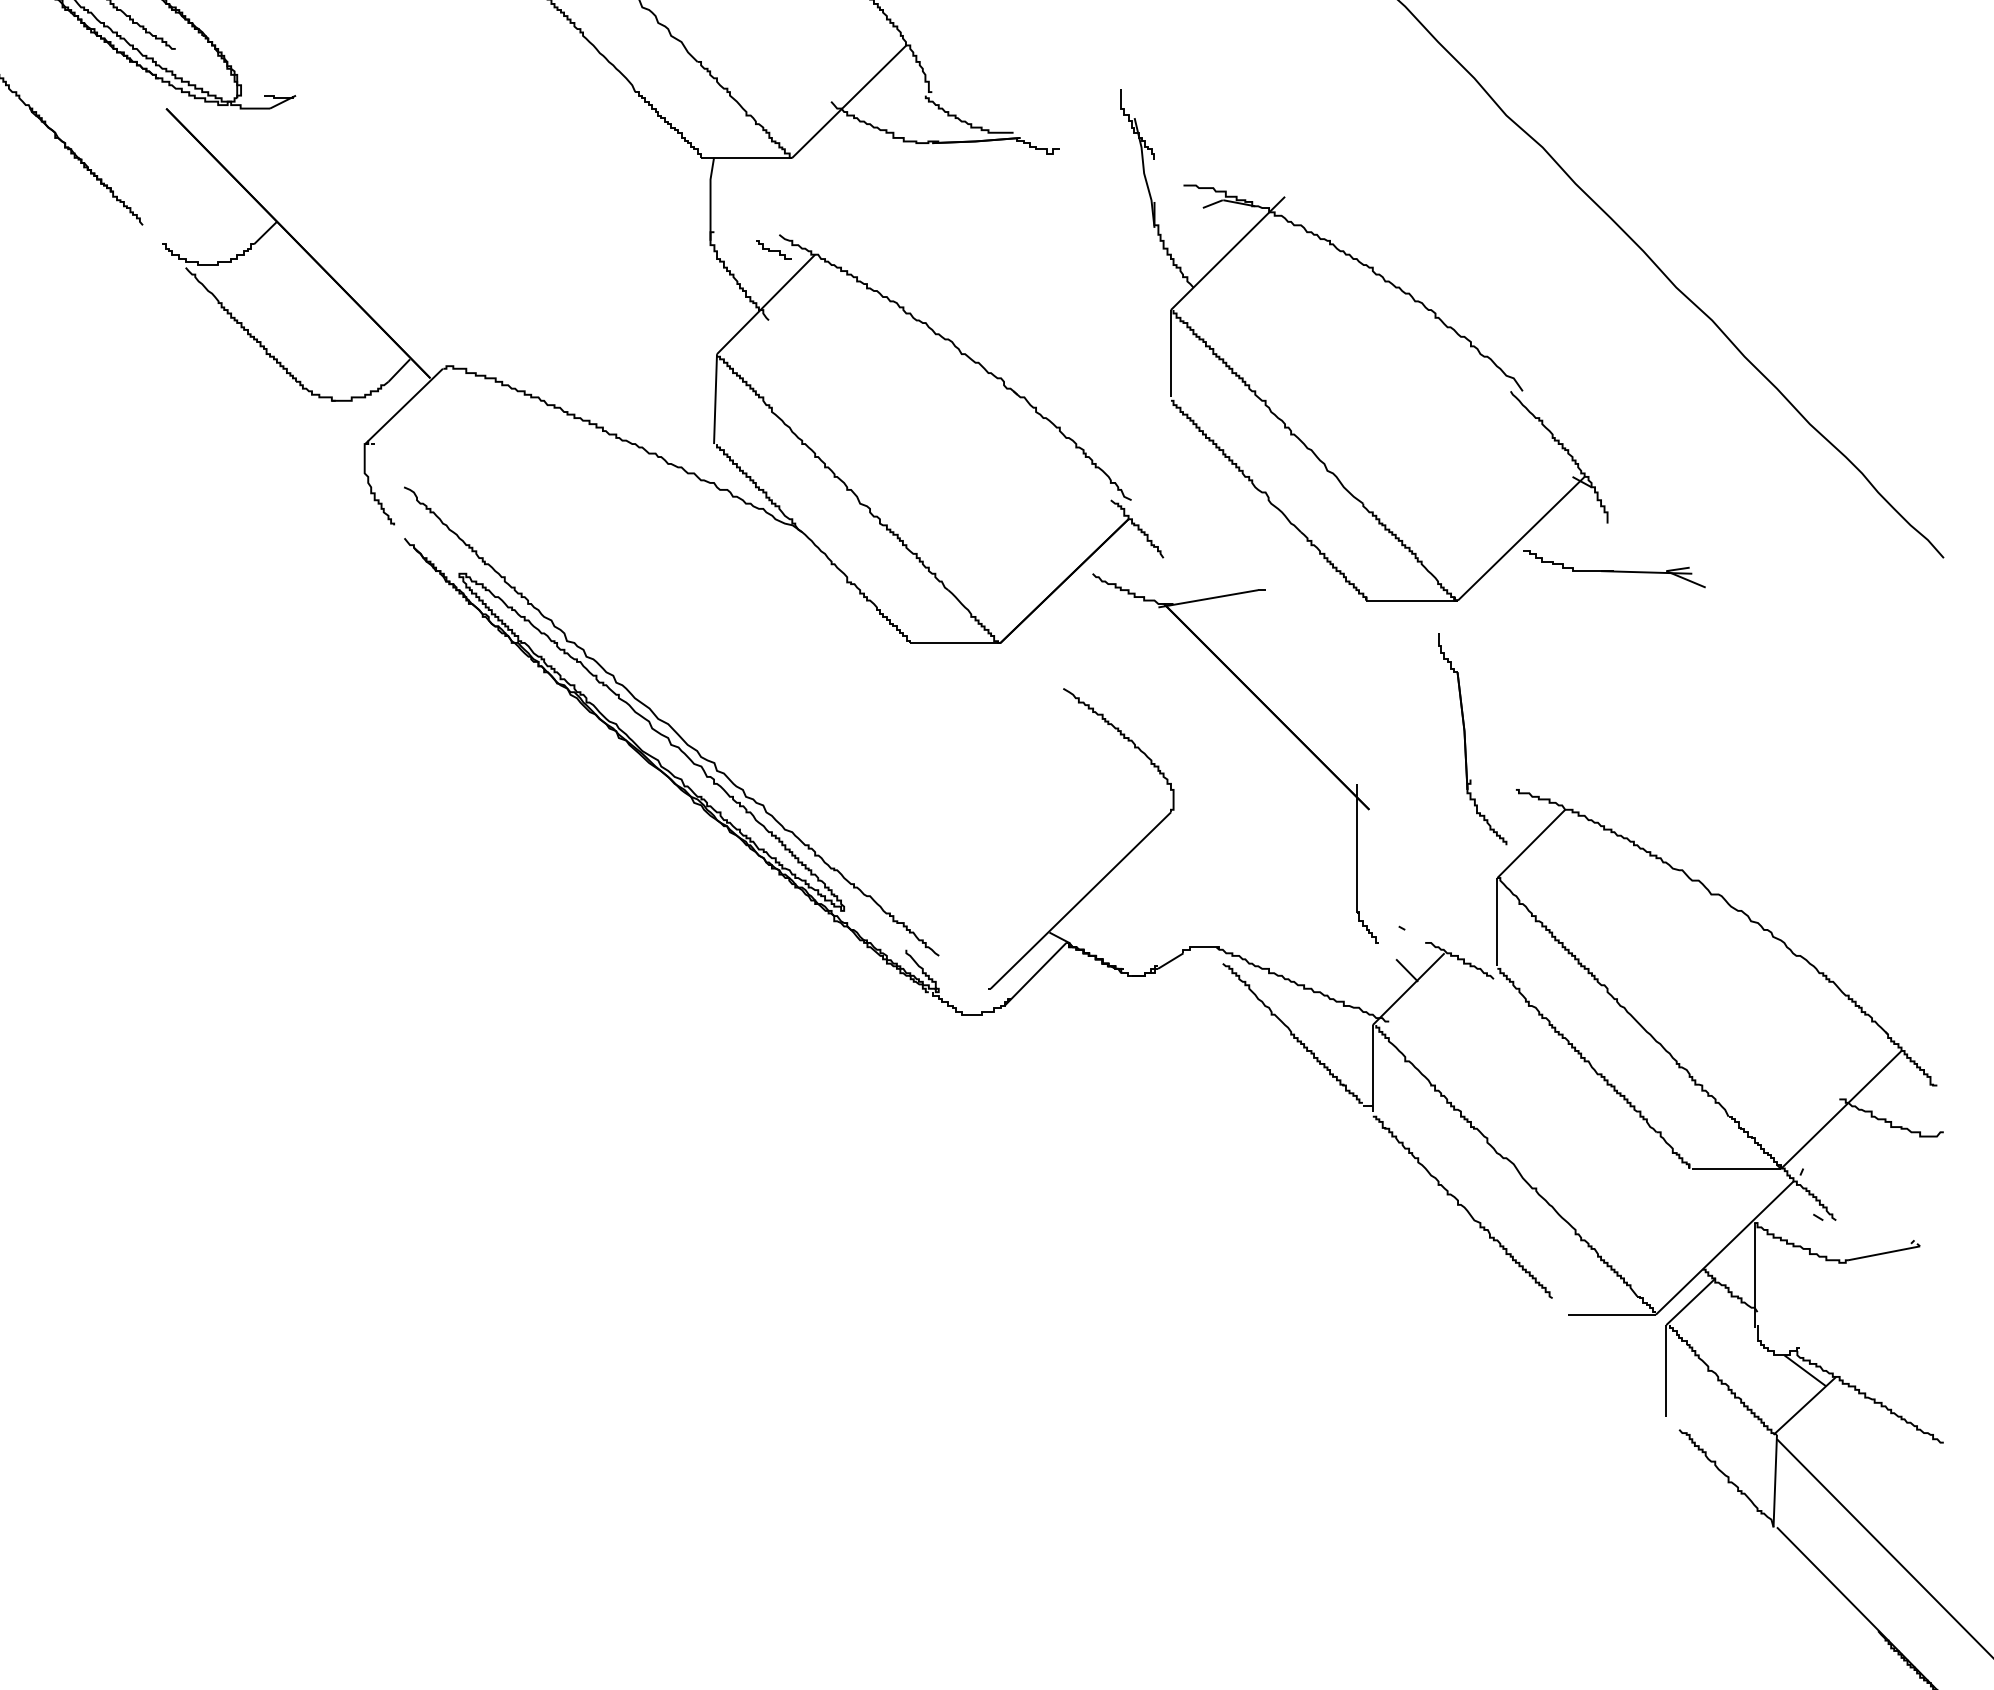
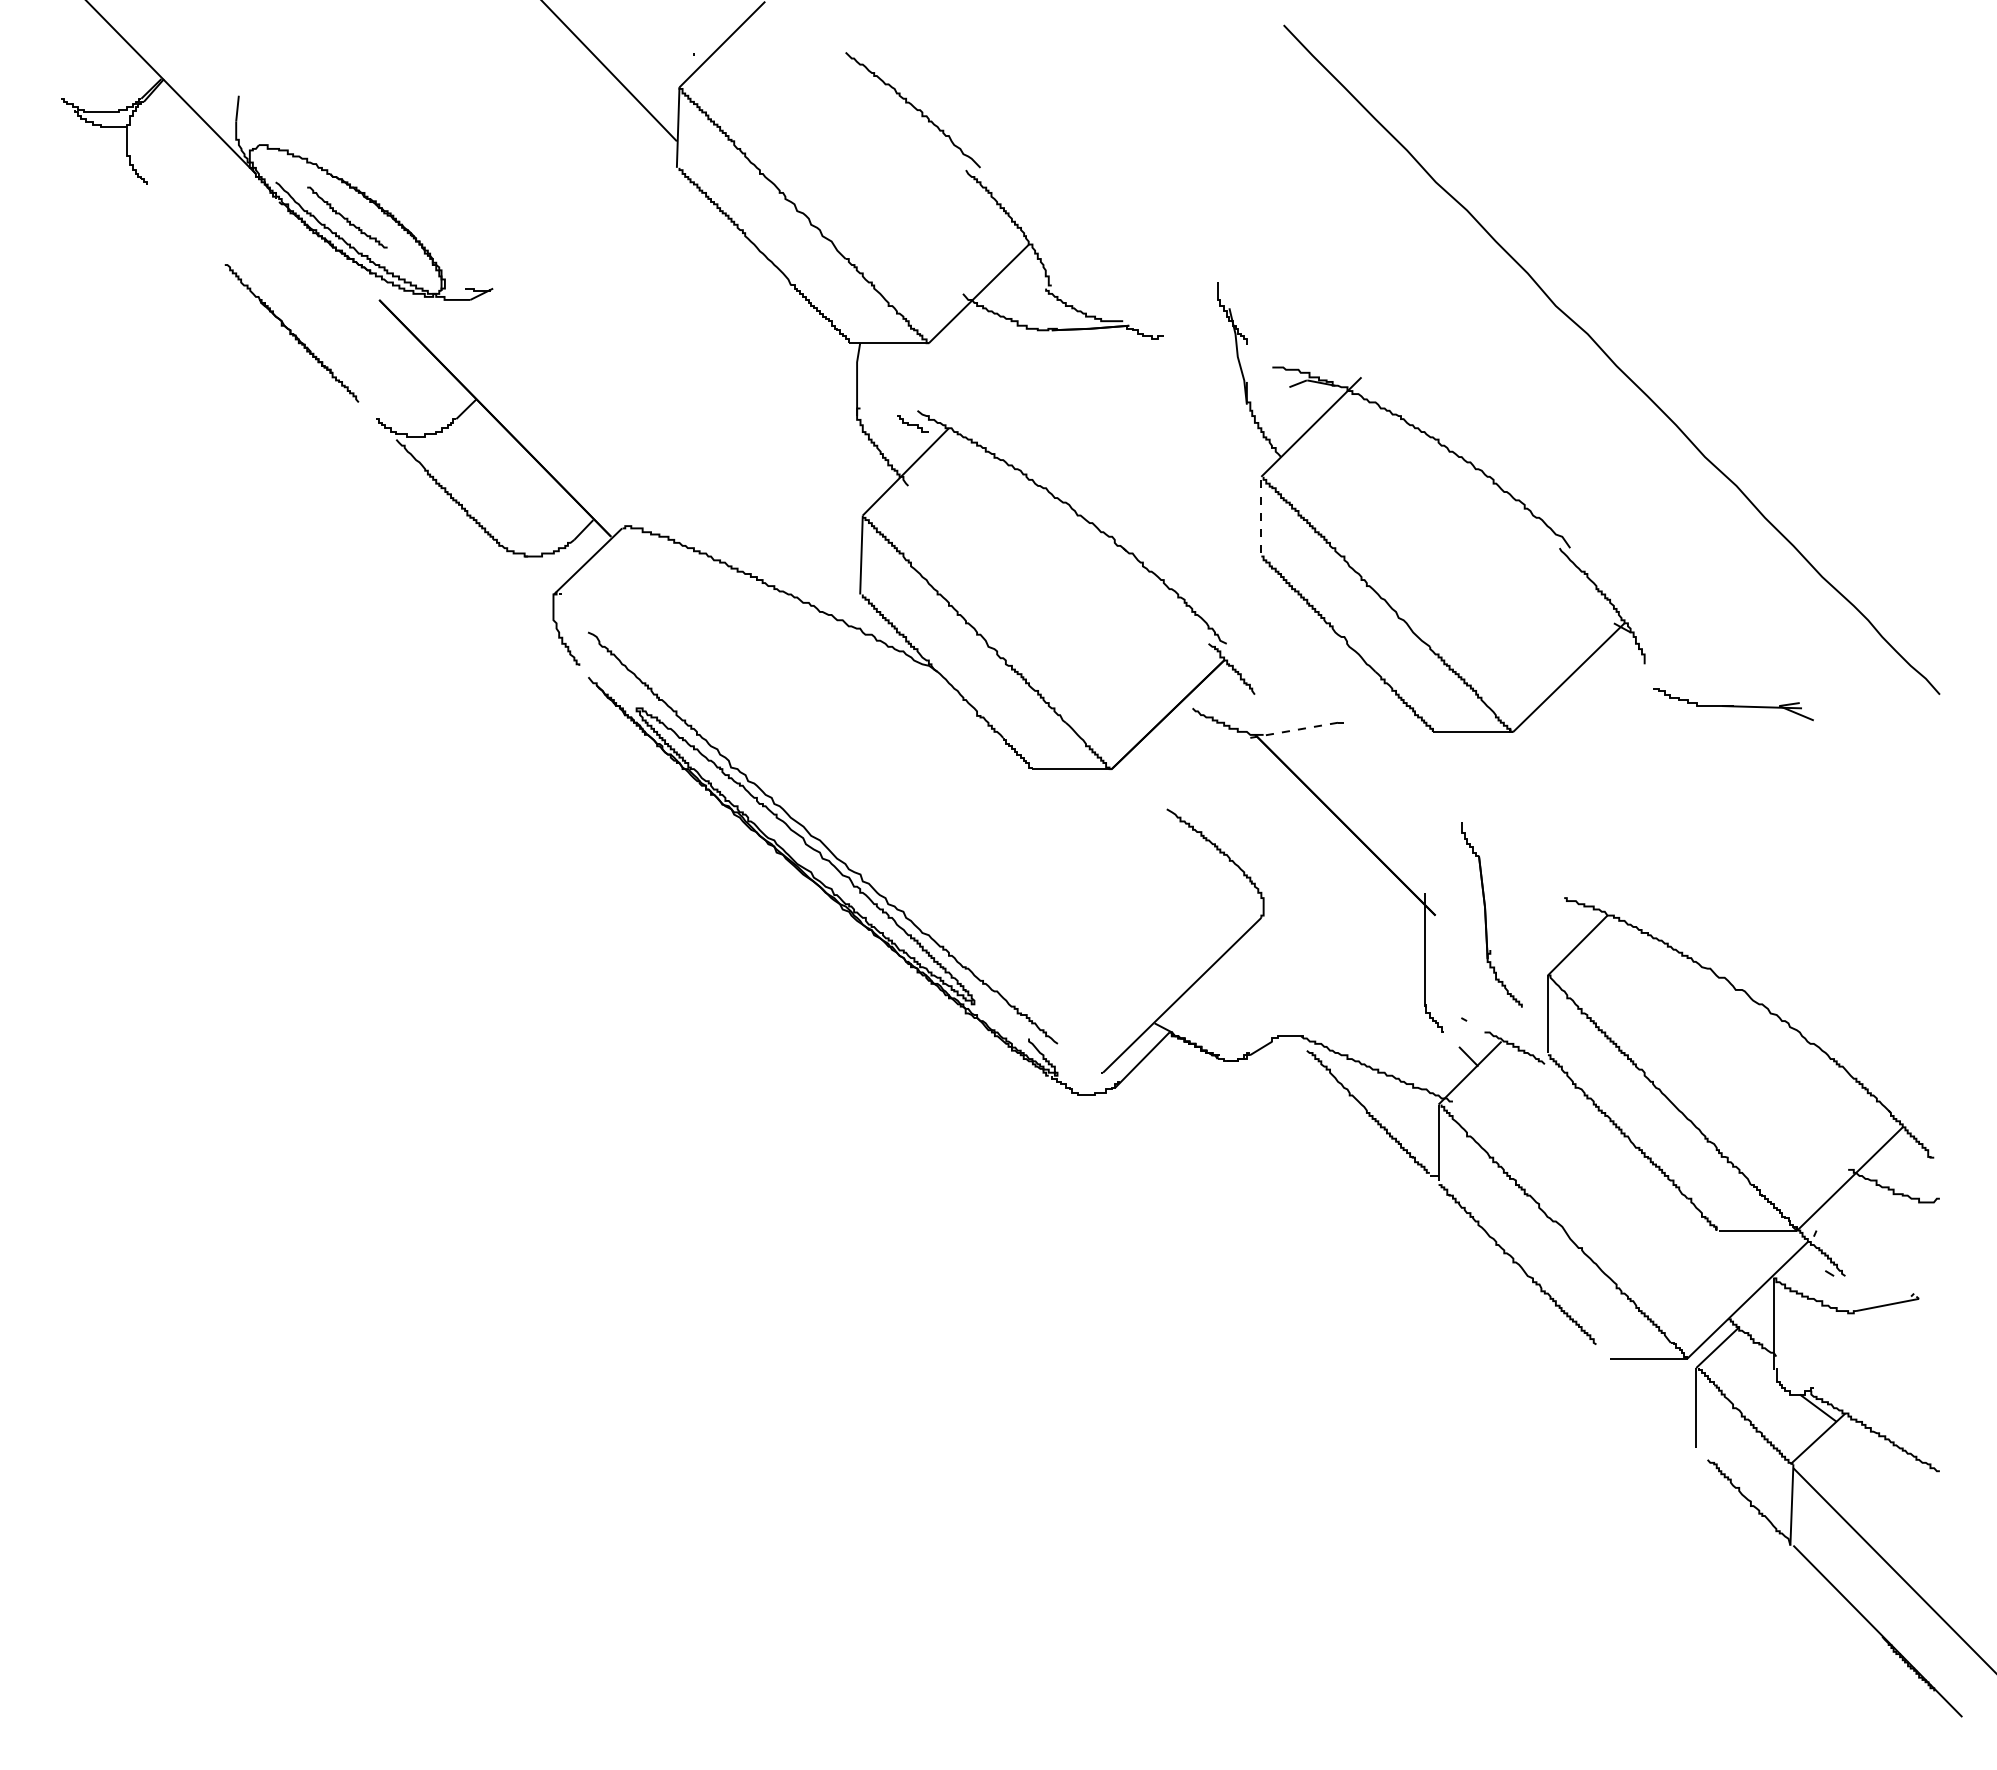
line: (1171, 352) -> (1261, 514), solid -> dashed
part: (1614, 569) -> (1733, 704), moved
line: (1207, 598) -> (1293, 730), solid -> dashed
part: (1471, 739) -> (1491, 914), moved

